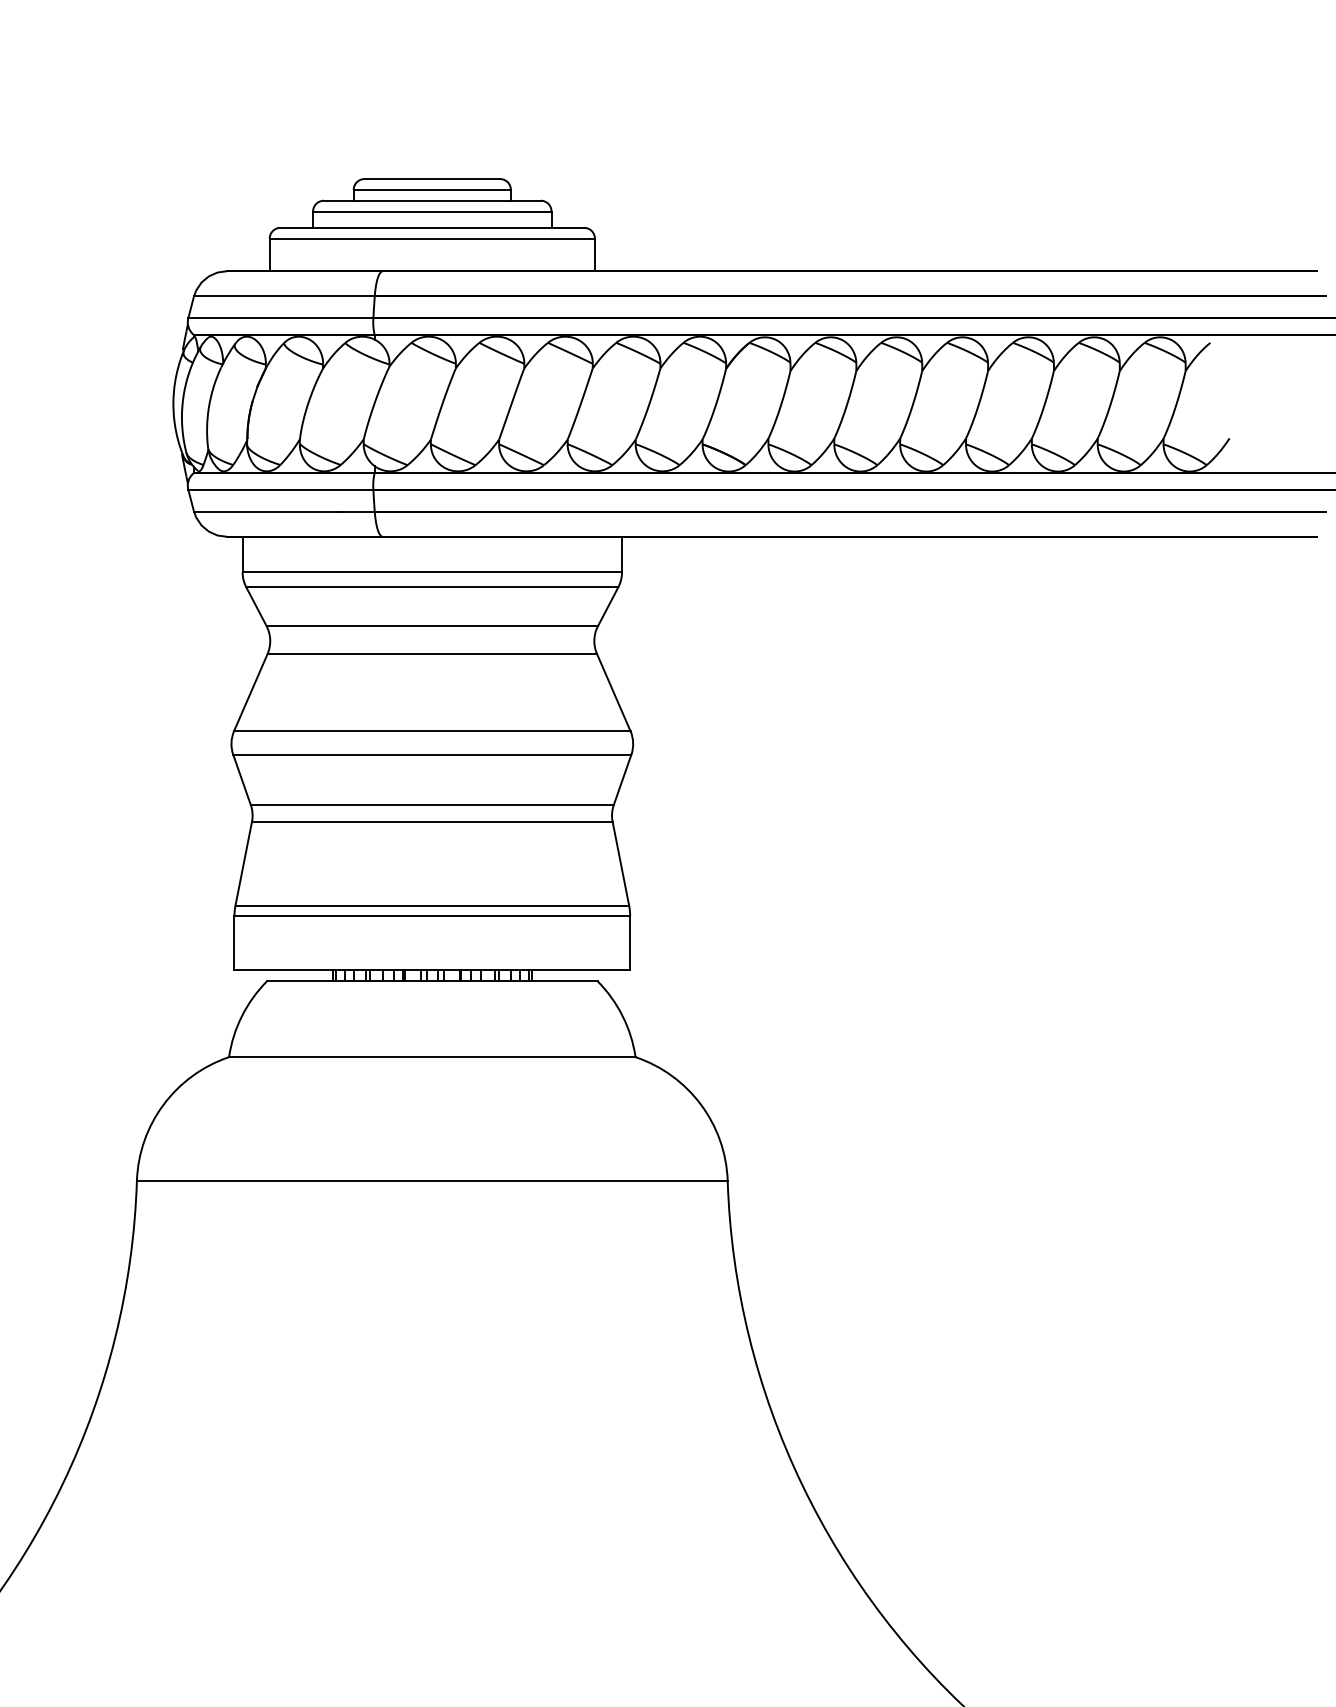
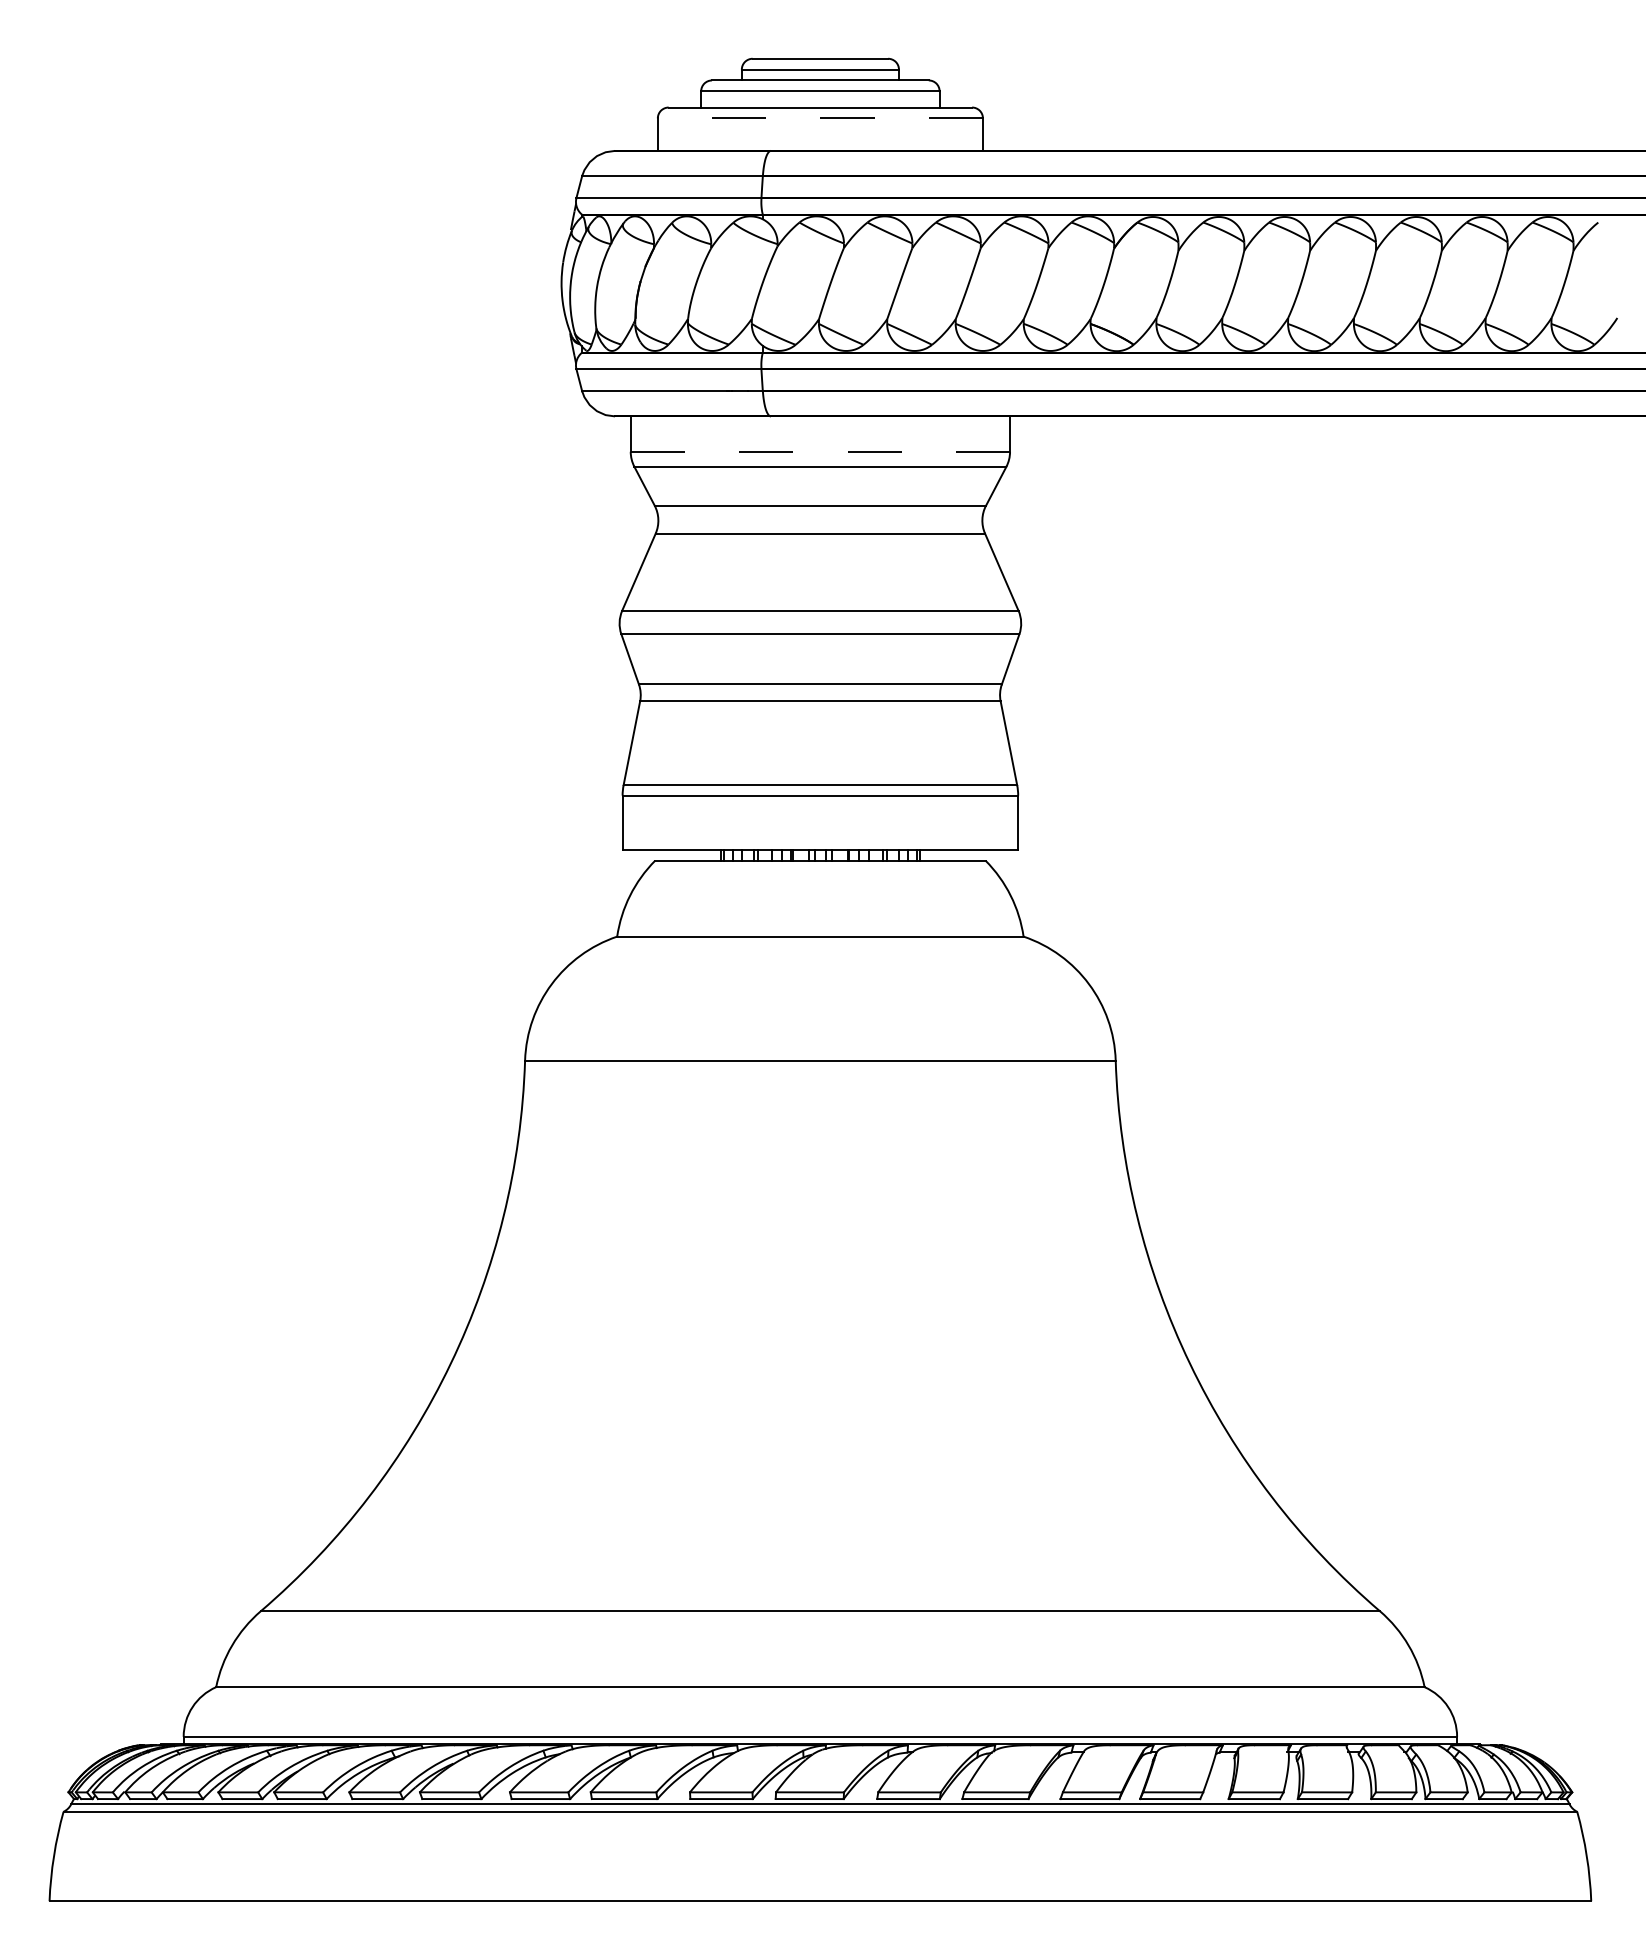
line: (432, 238) -> (820, 118), solid -> dashed
line: (432, 571) -> (820, 451), solid -> dashed

